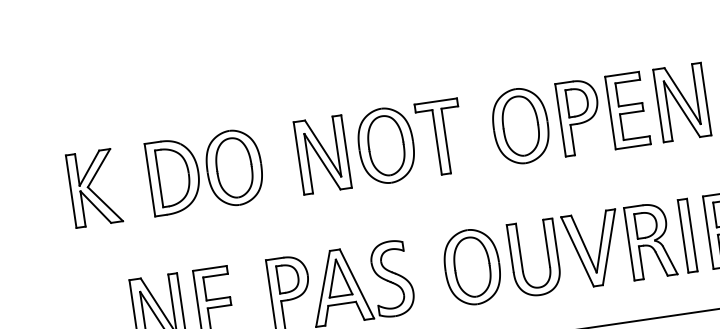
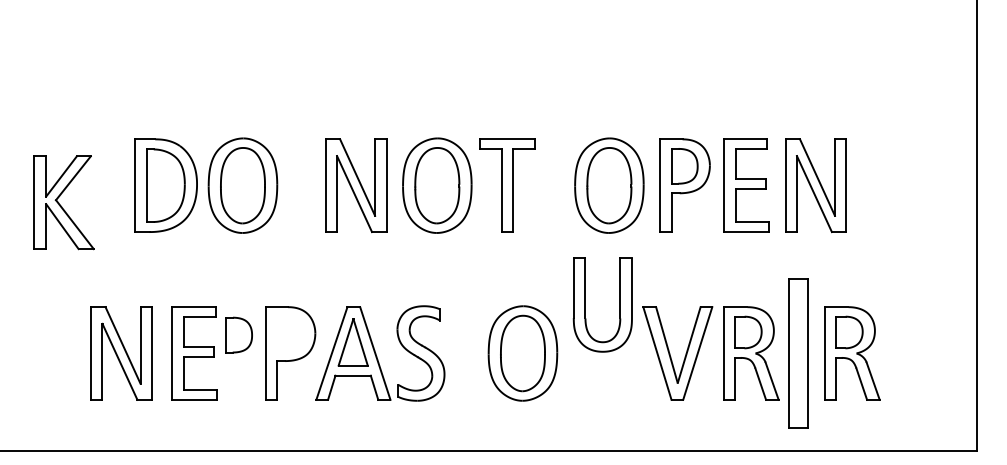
part: (94, 188) -> (63, 202), moved
part: (687, 235) -> (798, 353), size x1.6
part: (521, 260) -> (585, 304), moved
part: (287, 278) -> (238, 334), moved

